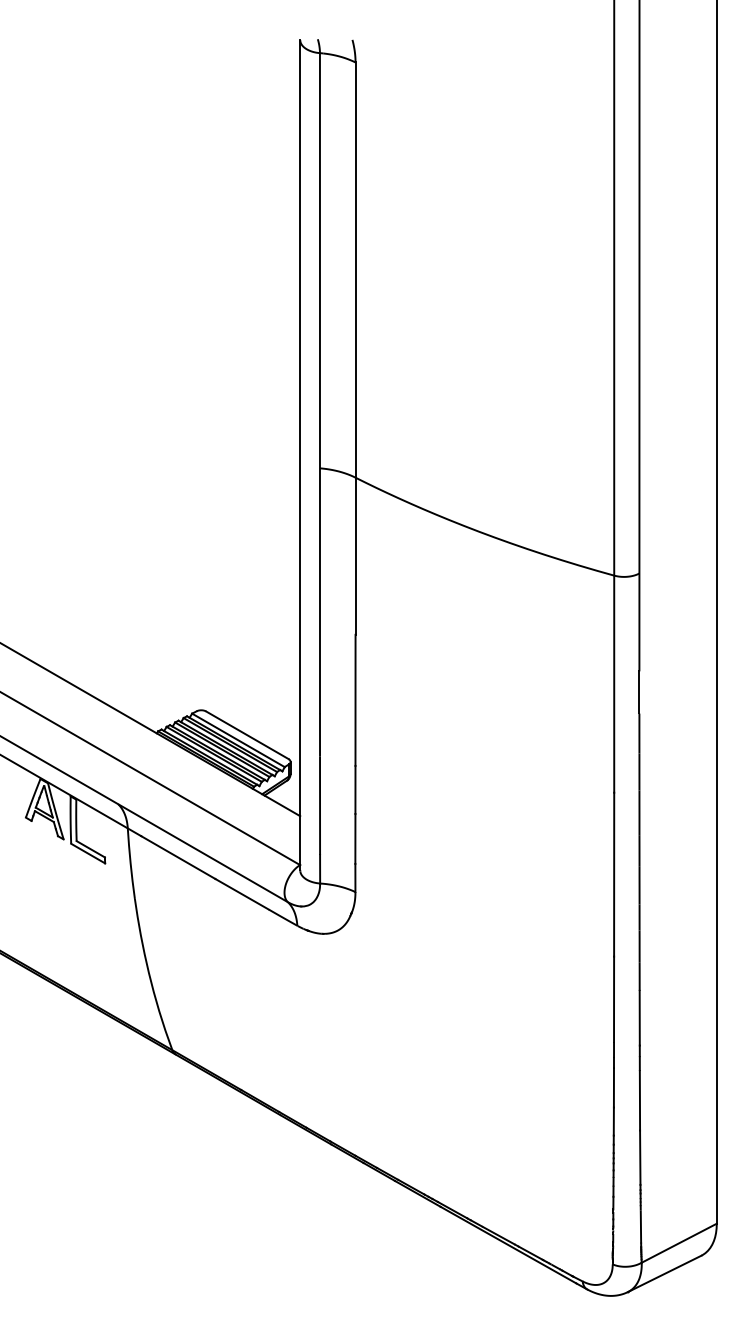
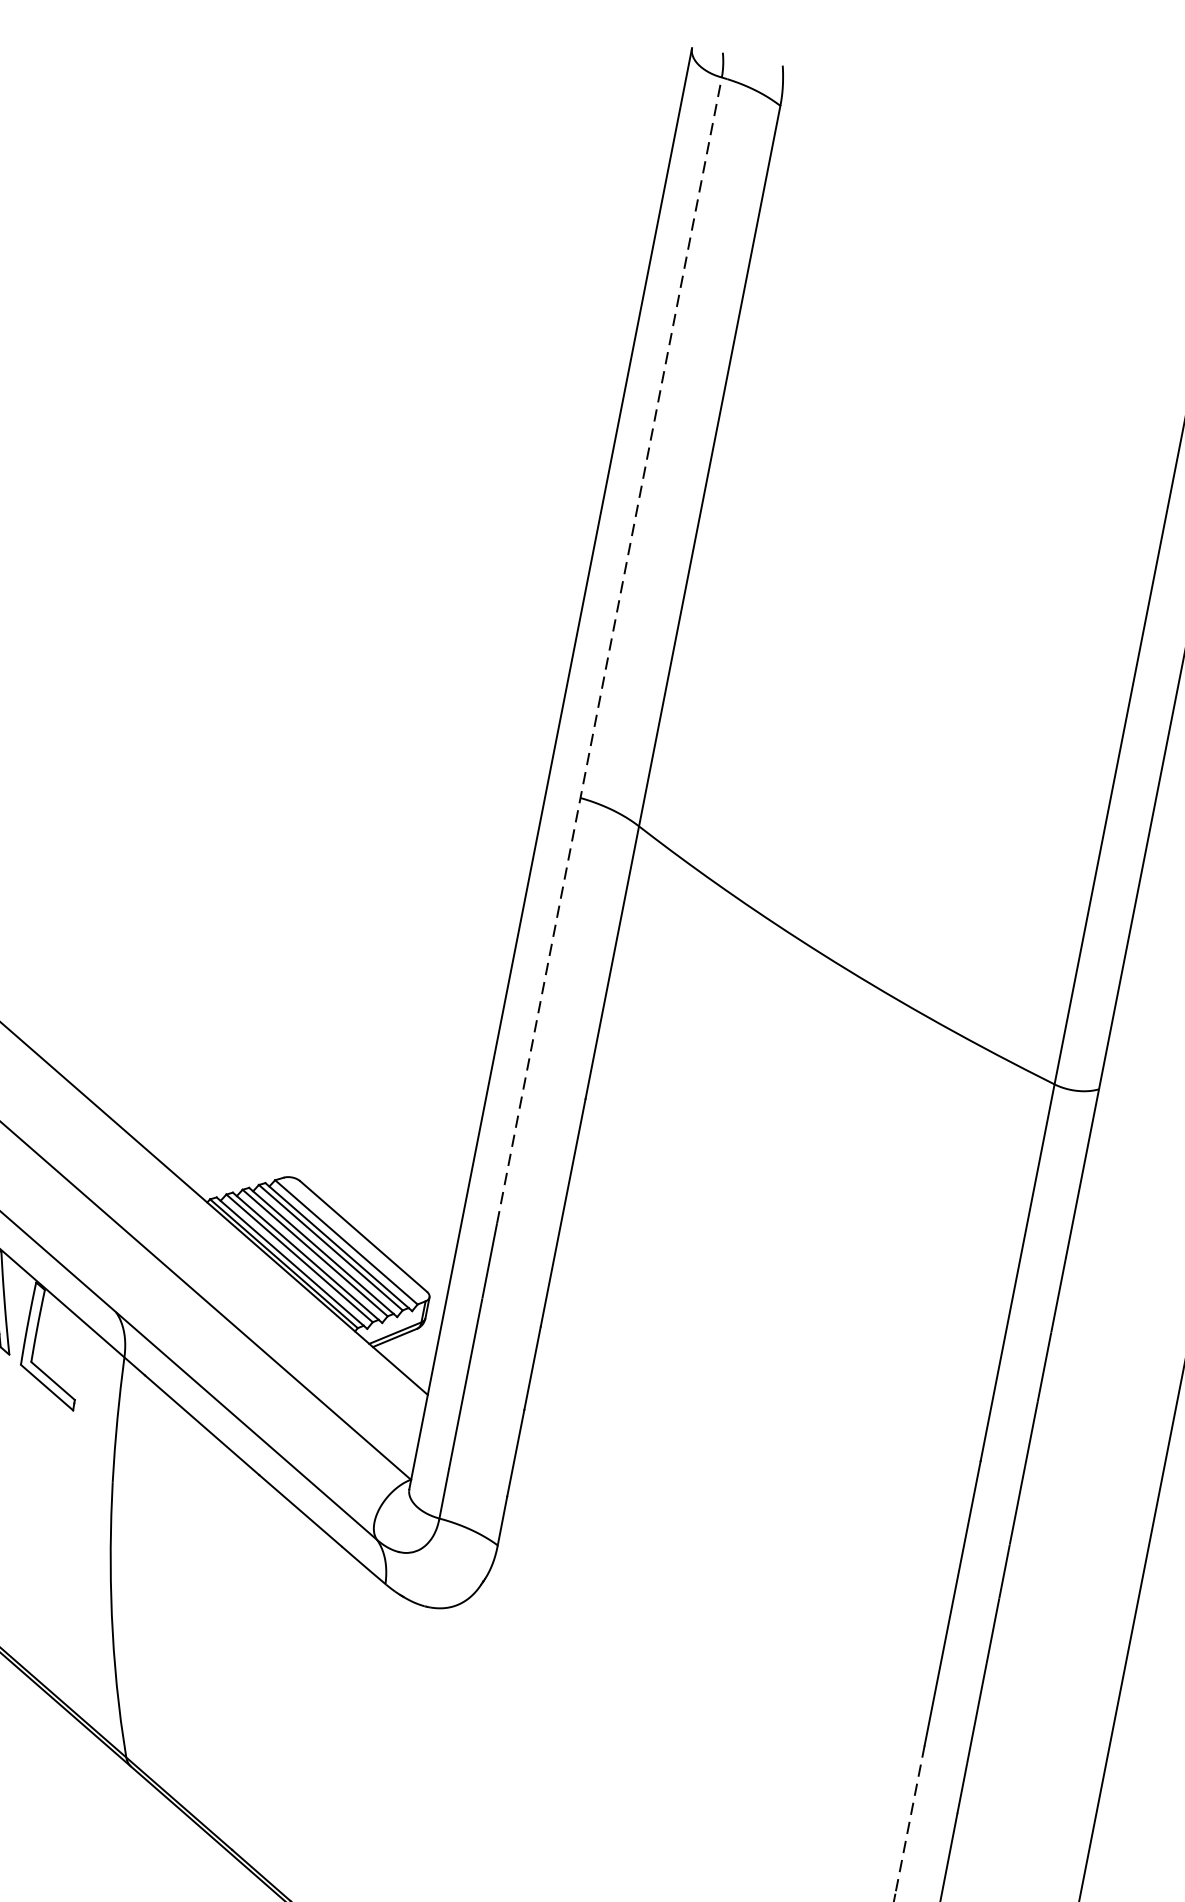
line: (319, 382) -> (608, 648), solid -> dashed
line: (614, 999) -> (910, 1820), solid -> dashed

